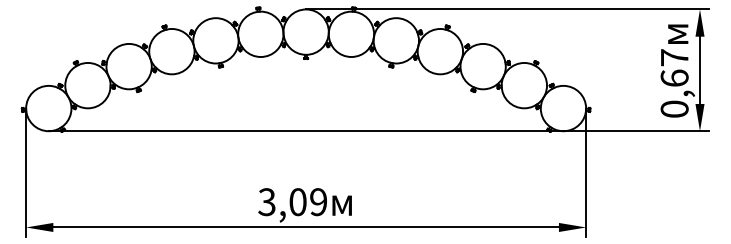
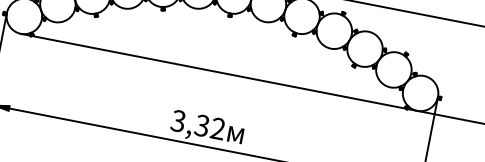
text: (308, 202) -> (210, 127), 3,09 -> 3,32

